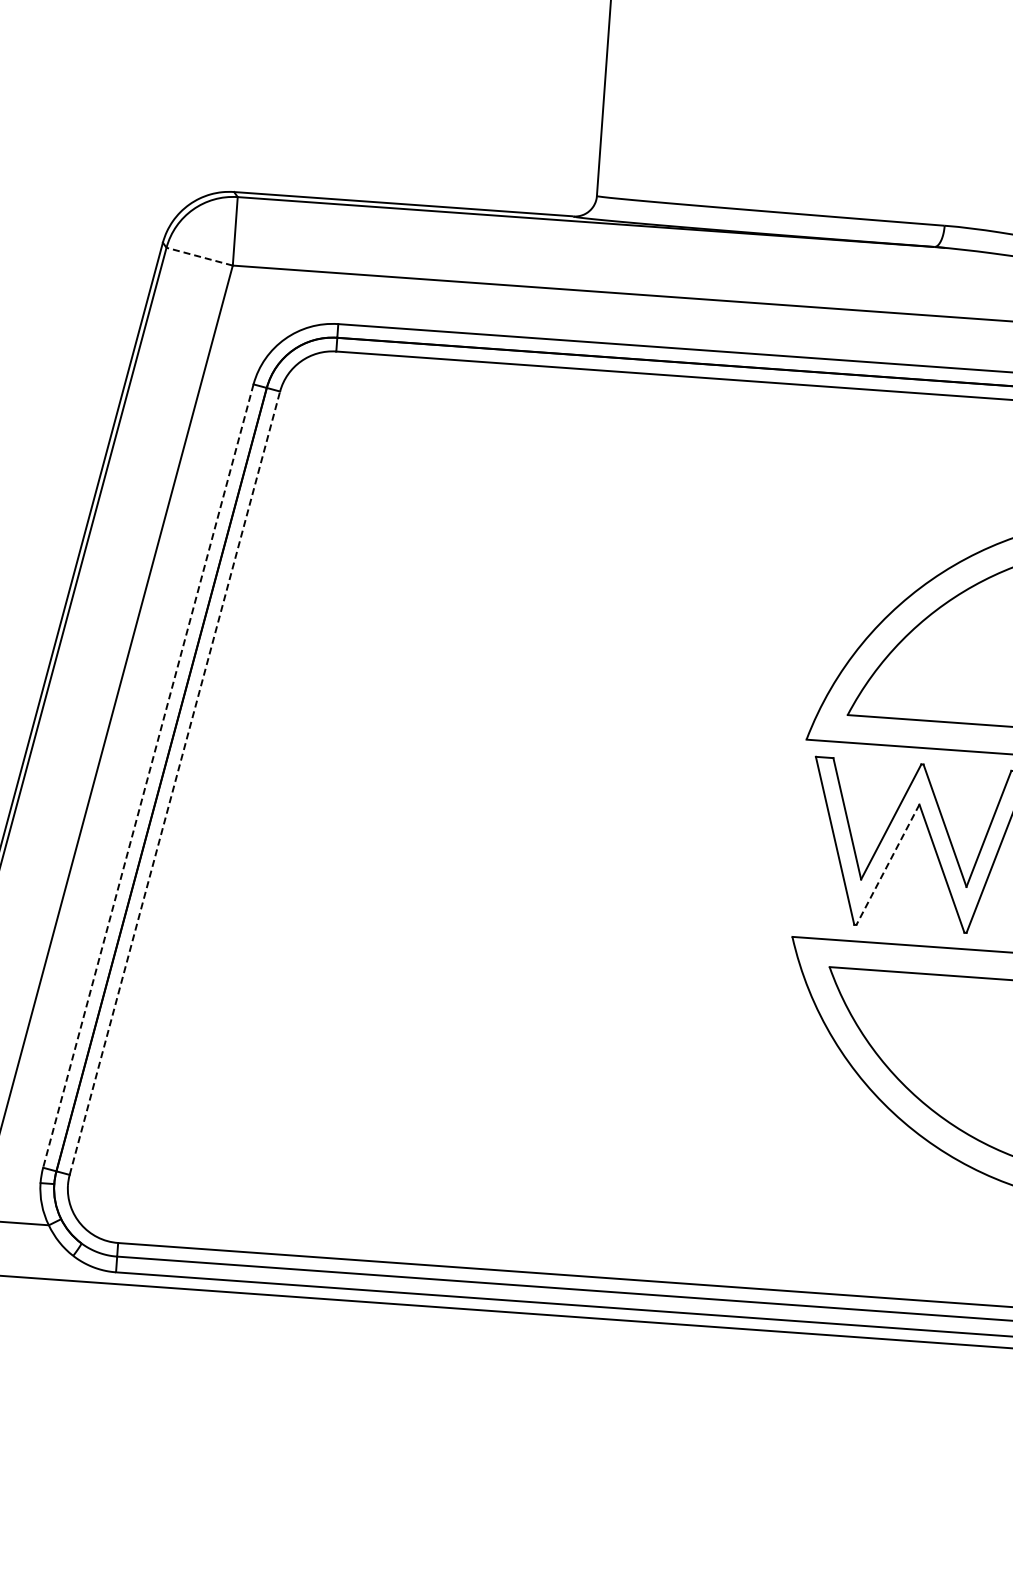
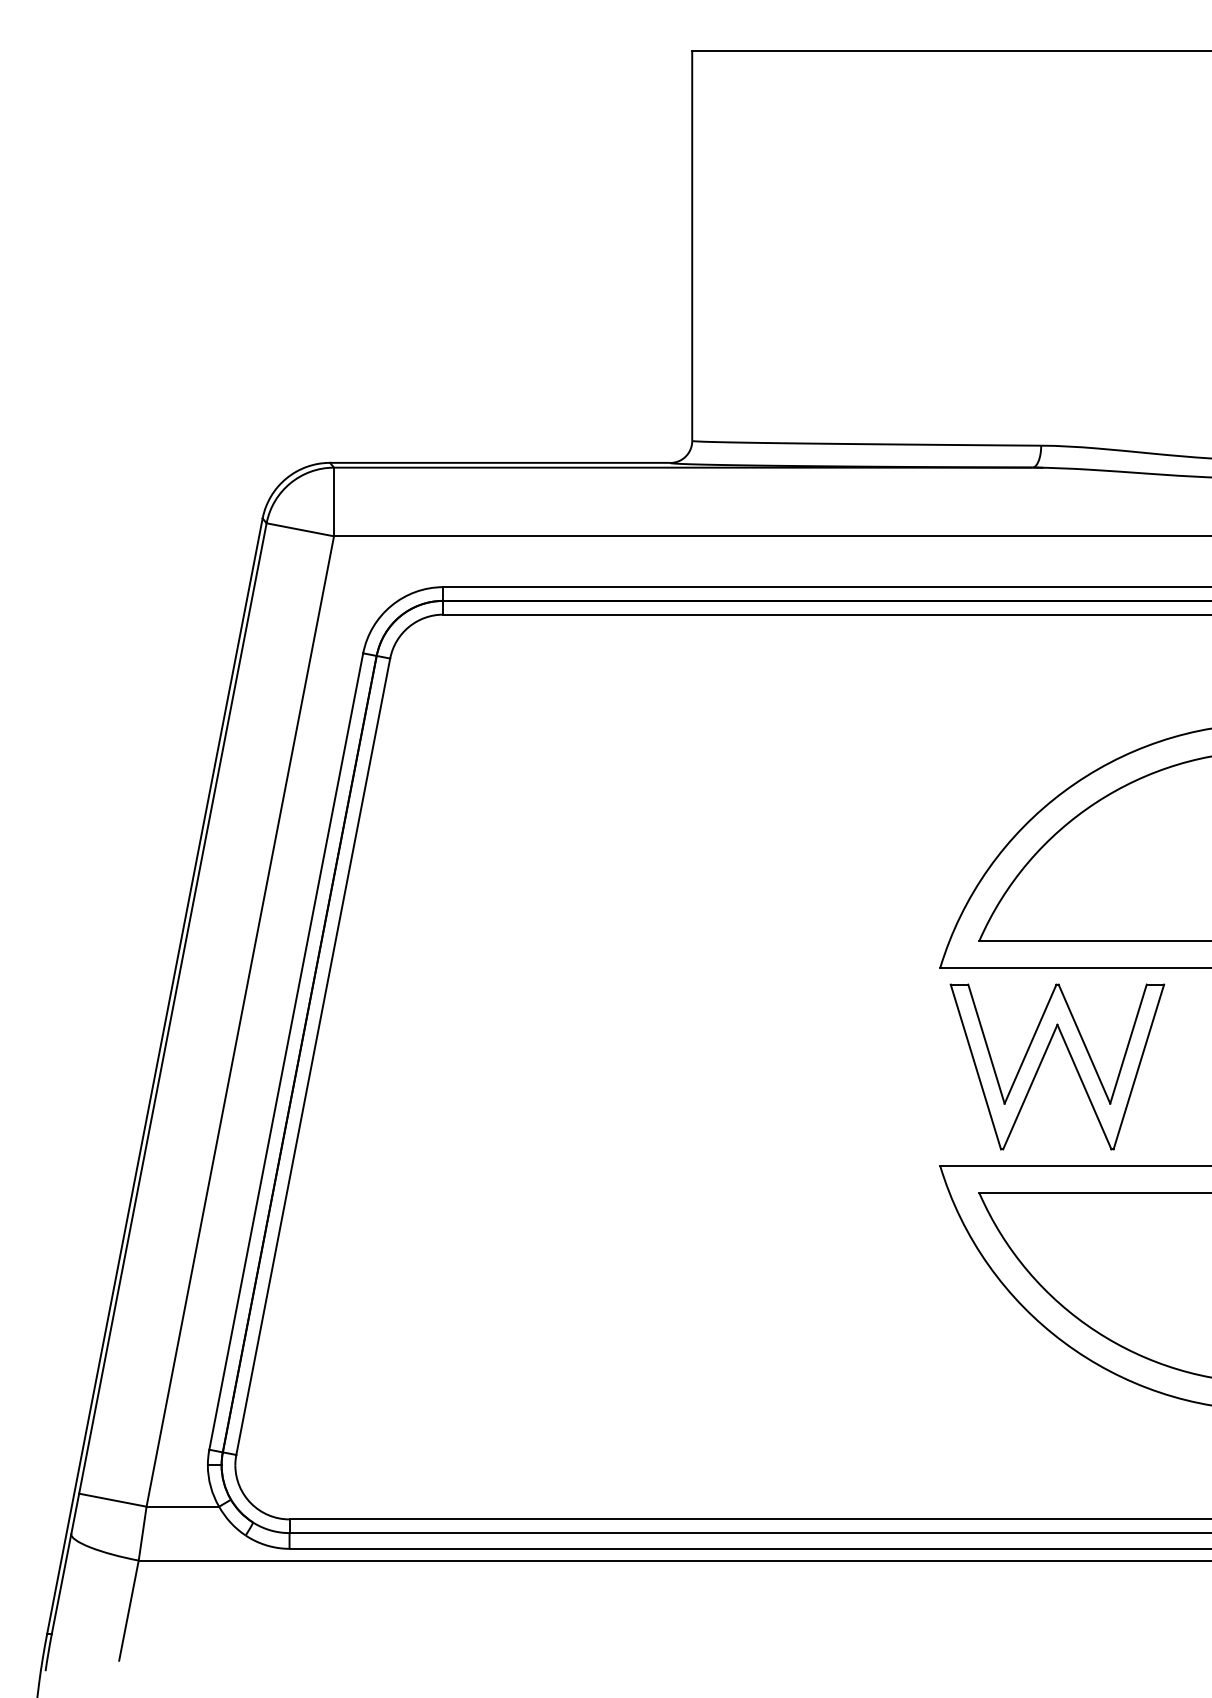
line: (198, 256) -> (299, 529), dashed -> solid
line: (148, 776) -> (286, 1051), dashed -> solid
line: (175, 782) -> (313, 1056), dashed -> solid
line: (888, 865) -> (1030, 1087), dashed -> solid

